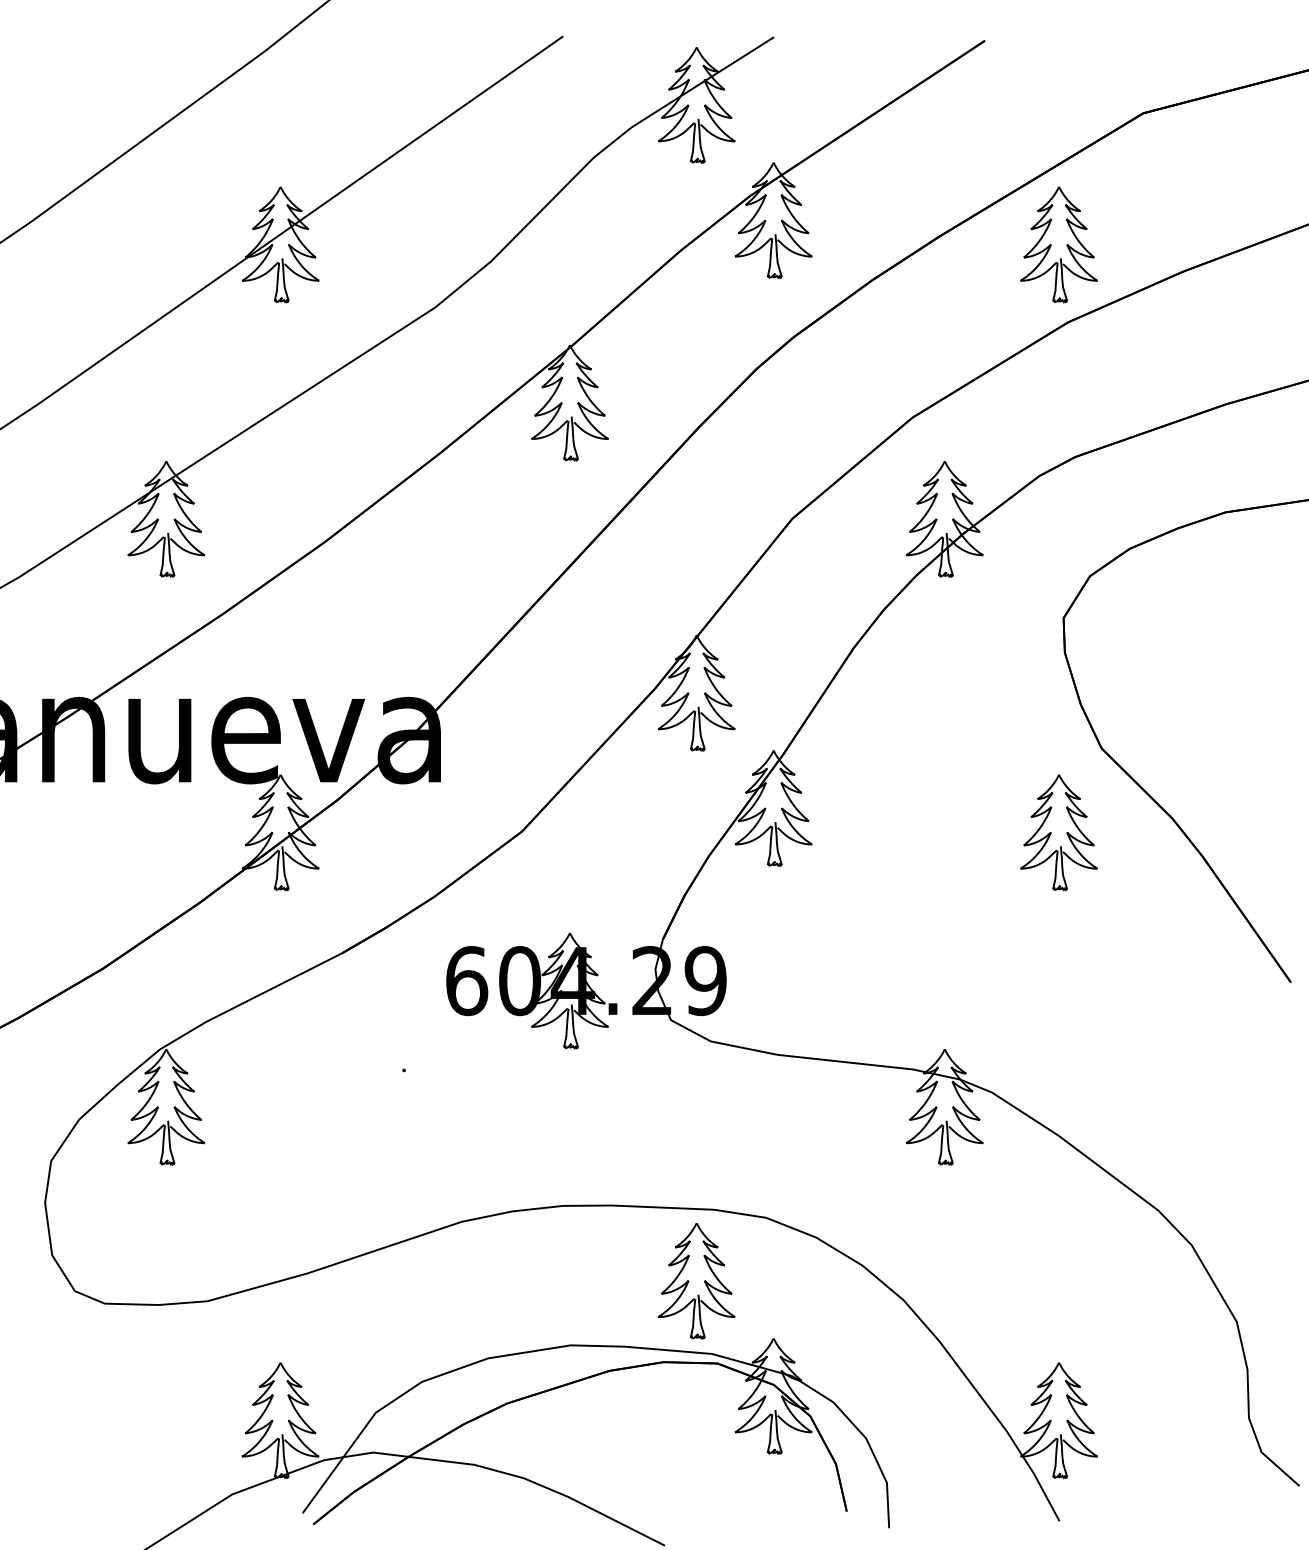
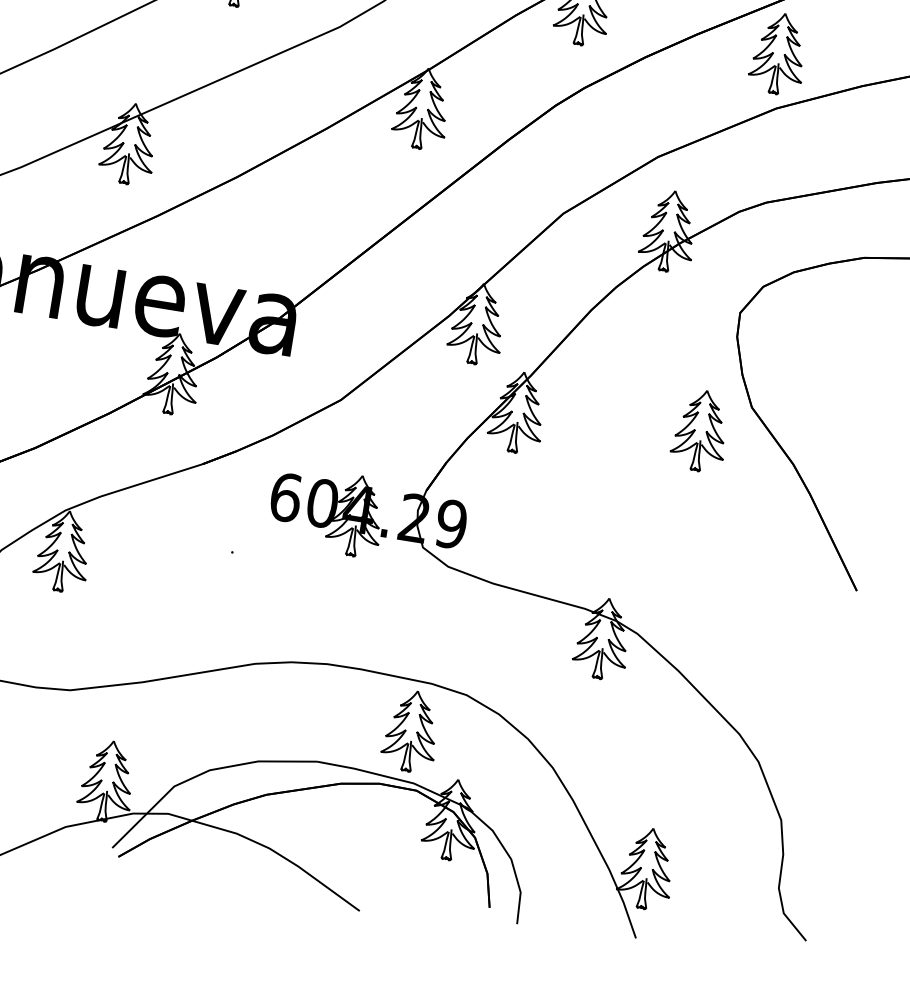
part: (1058, 832) -> (700, 430), moved

